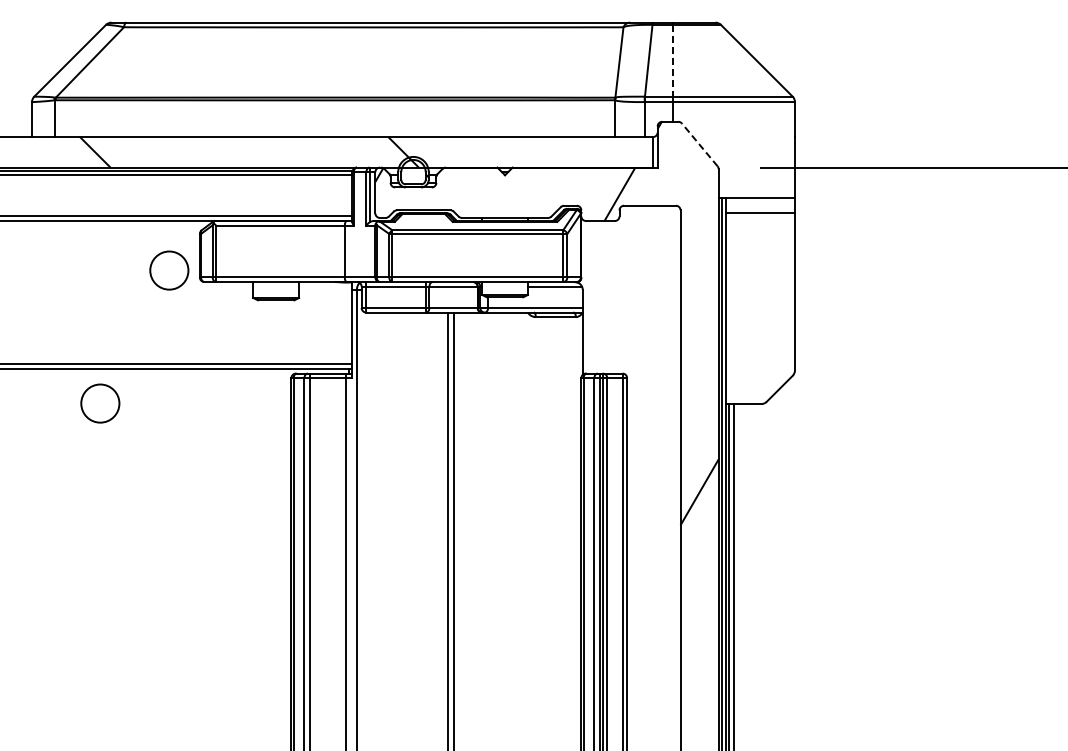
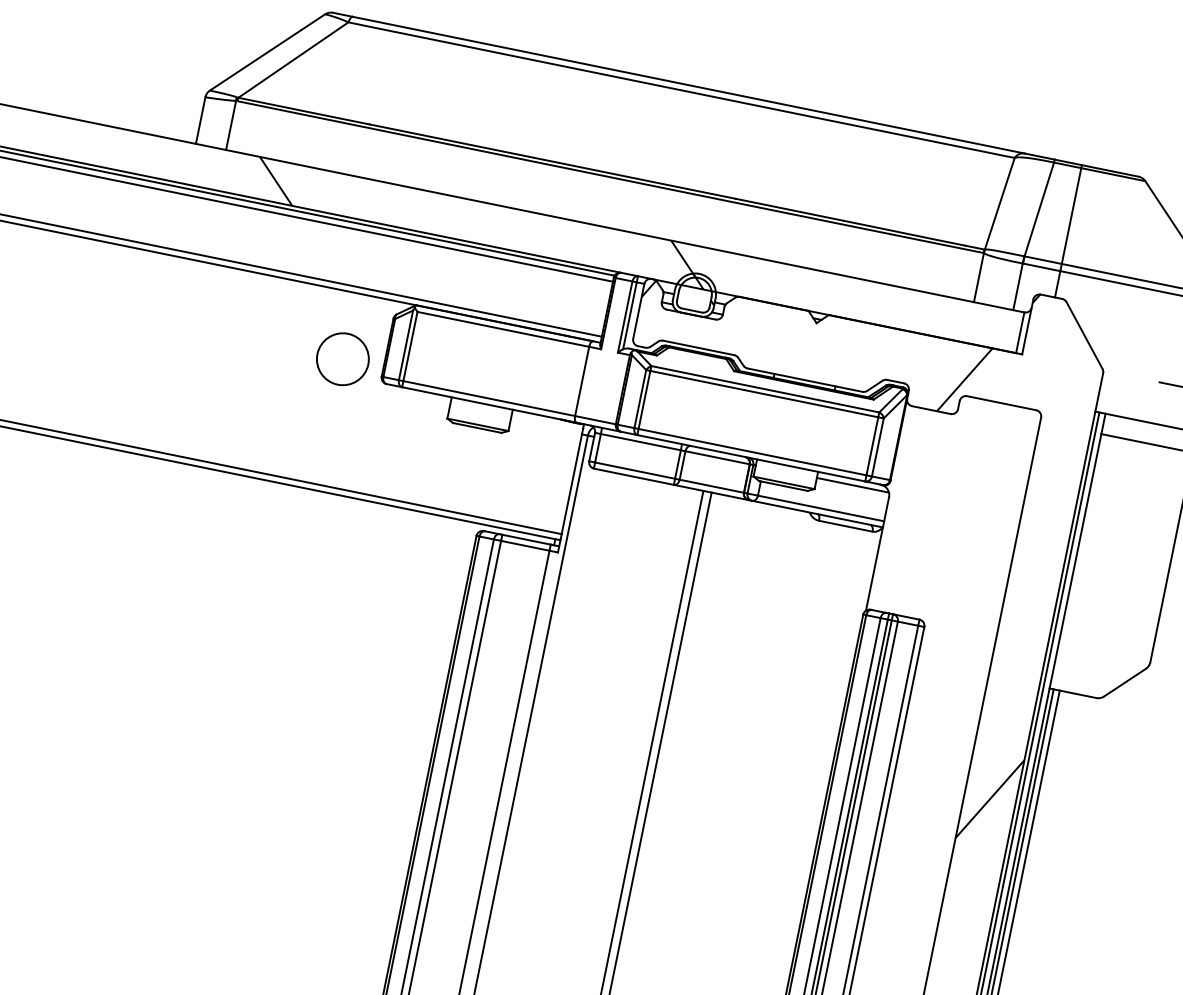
line: (672, 60) -> (1071, 215), dashed -> solid
line: (699, 144) -> (1084, 334), dashed -> solid
circle: (100, 403) -> (214, 517), removed

